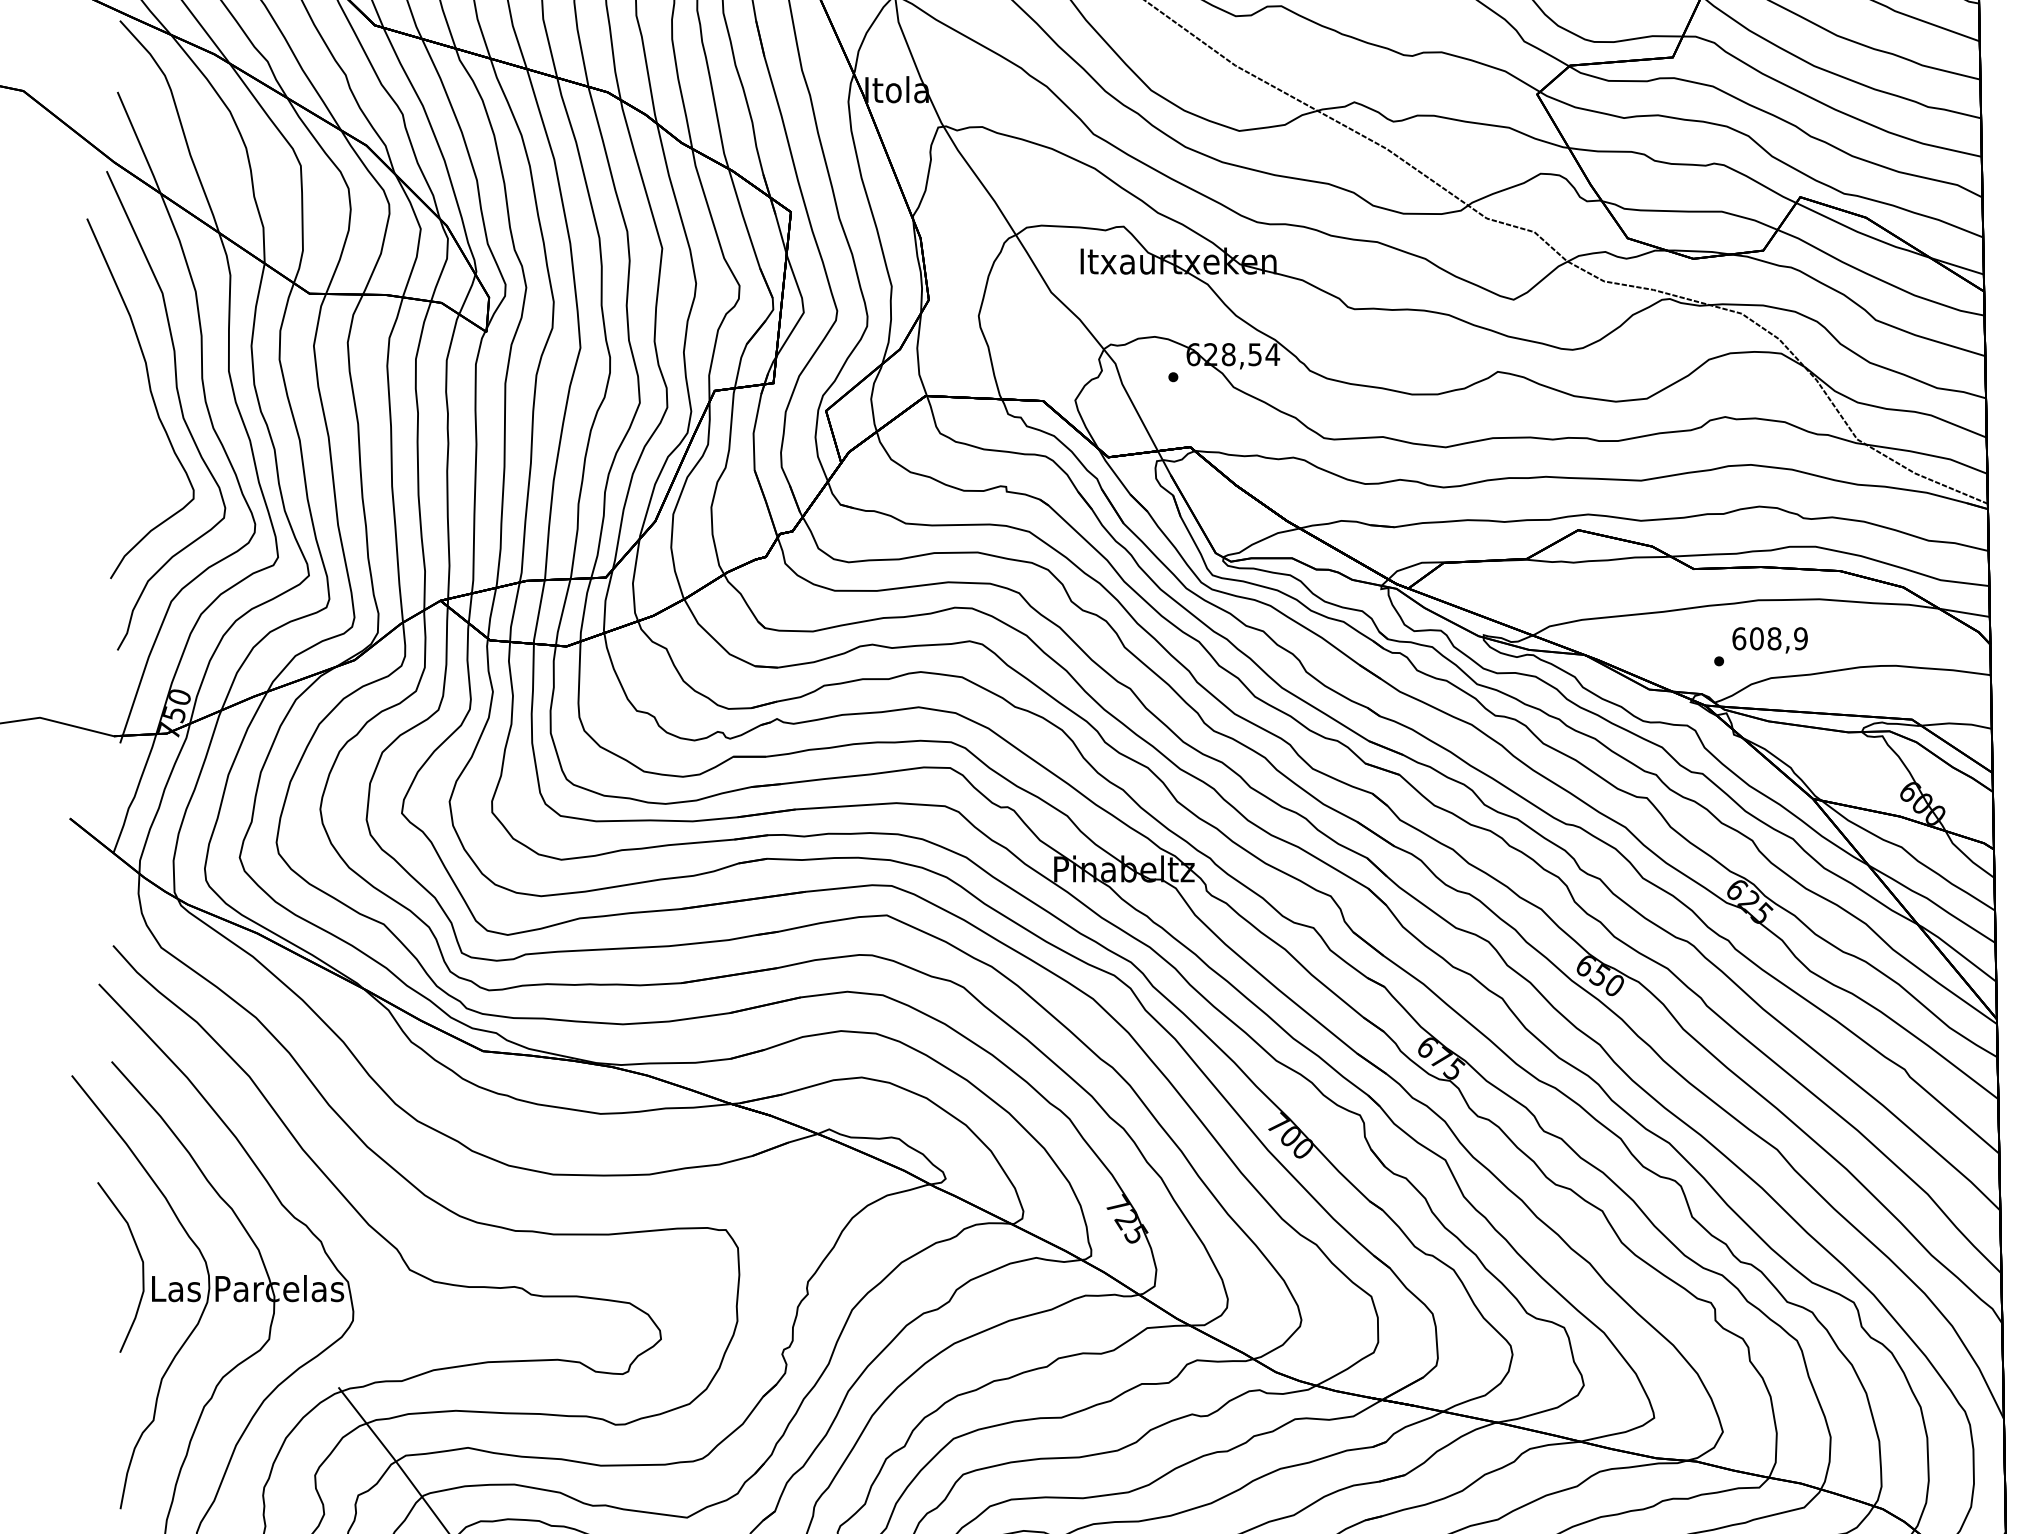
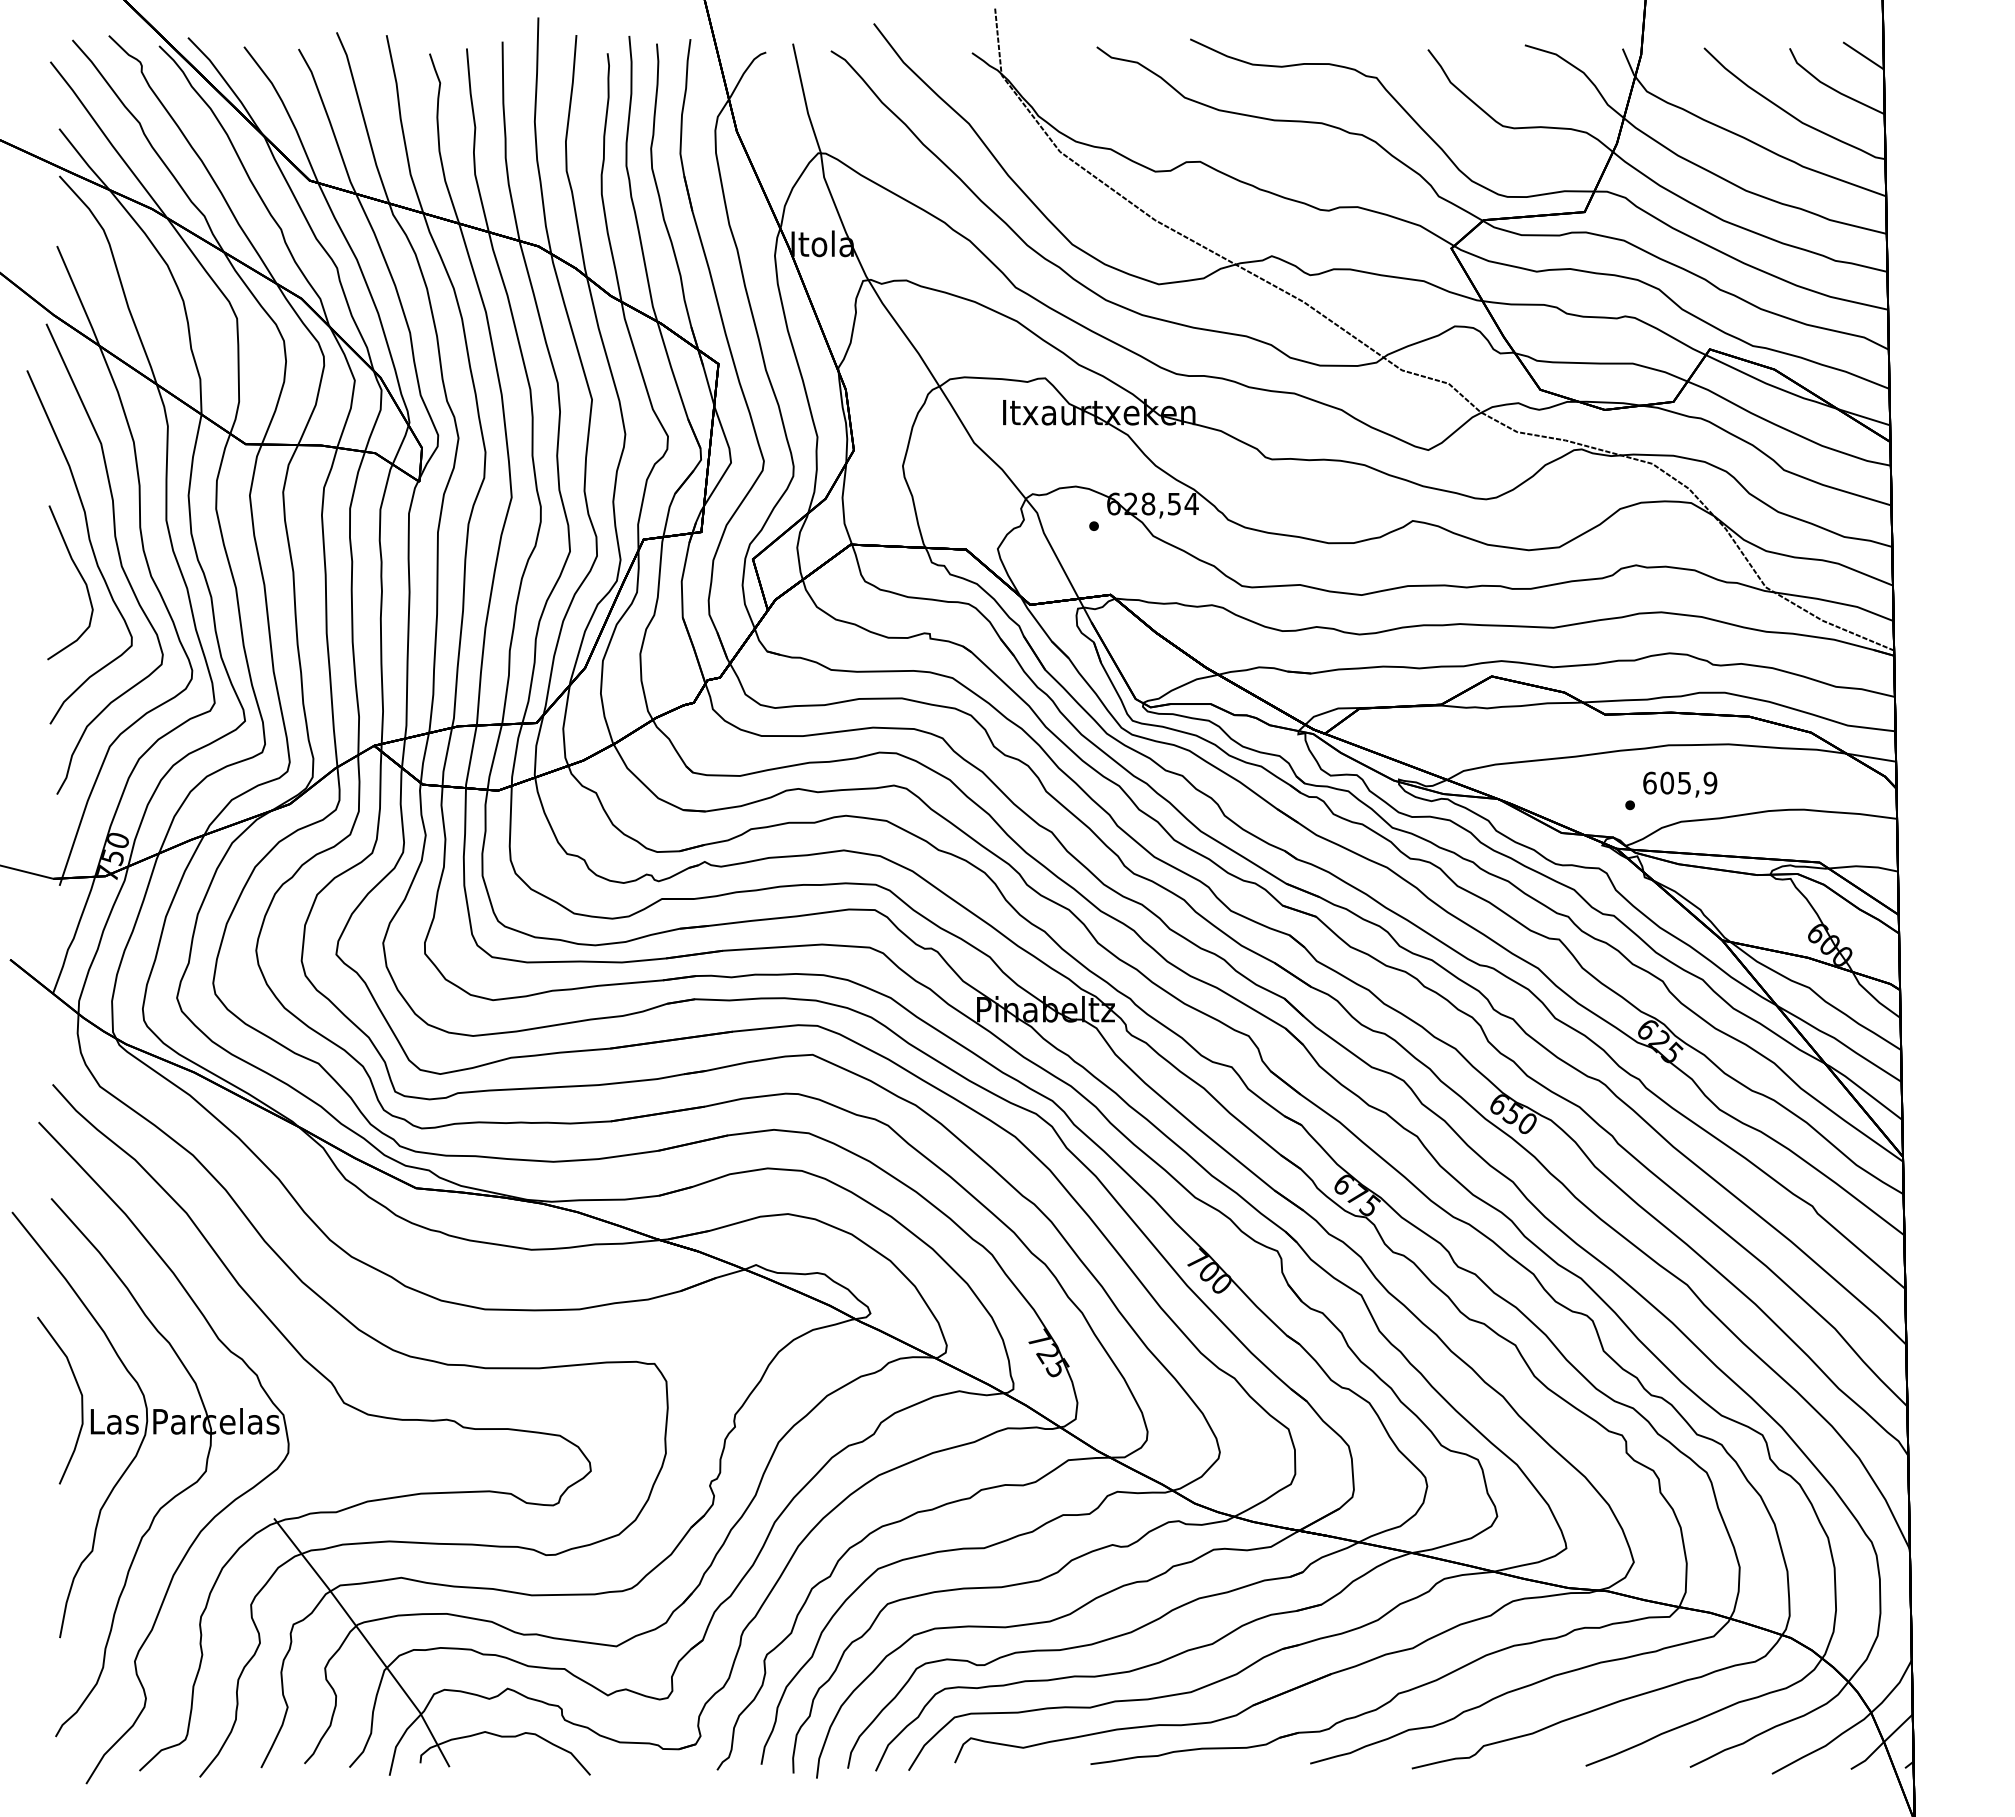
curve: (141, 428) -> (80, 576), added
text: (1774, 638) -> (1684, 782), 608,9 -> 605,9

